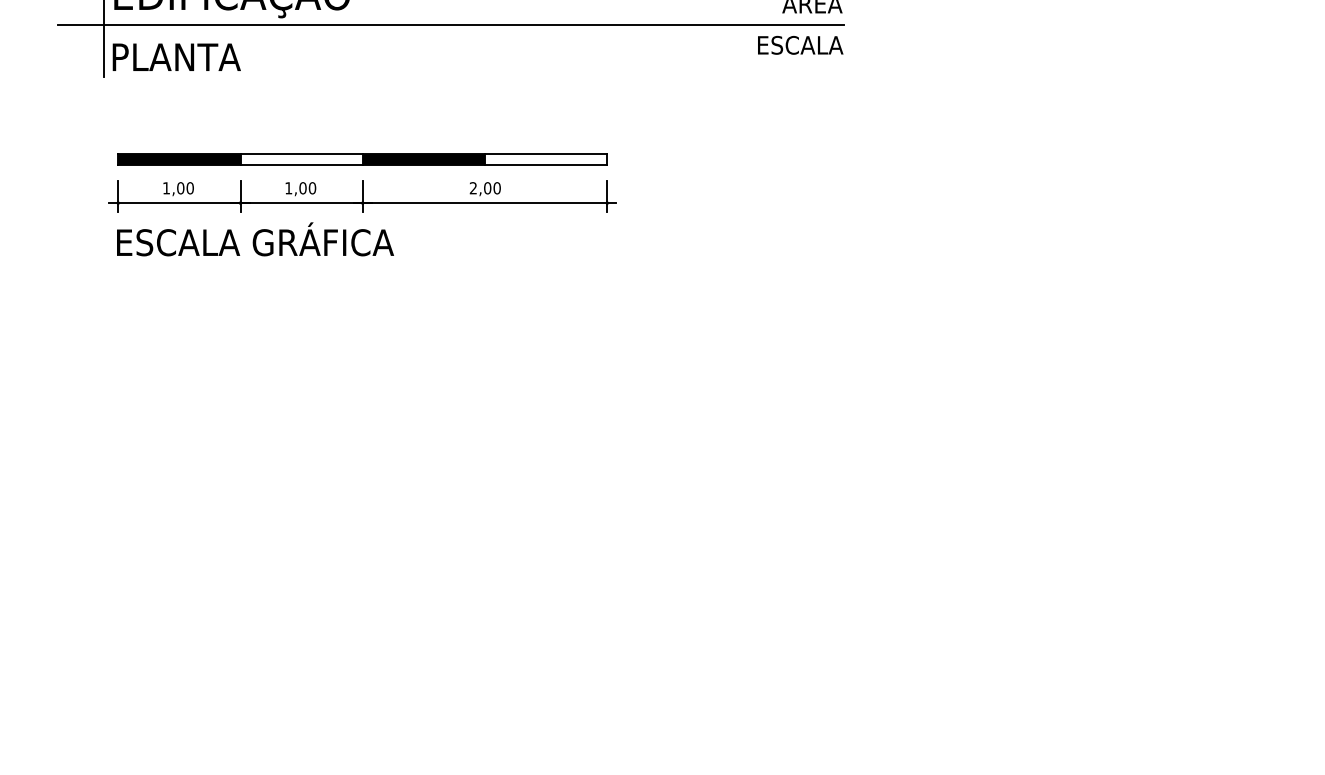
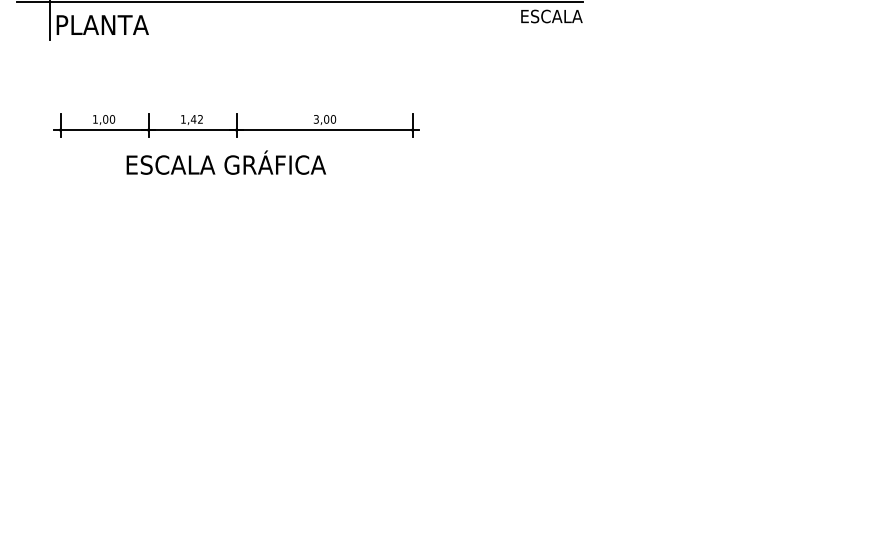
part: (362, 159) -> (236, 98), removed
text: (307, 188) -> (196, 119), 1,00 -> 1,42
text: (472, 188) -> (315, 119), 2,00 -> 3,00
text: (255, 239) -> (226, 162), moved

